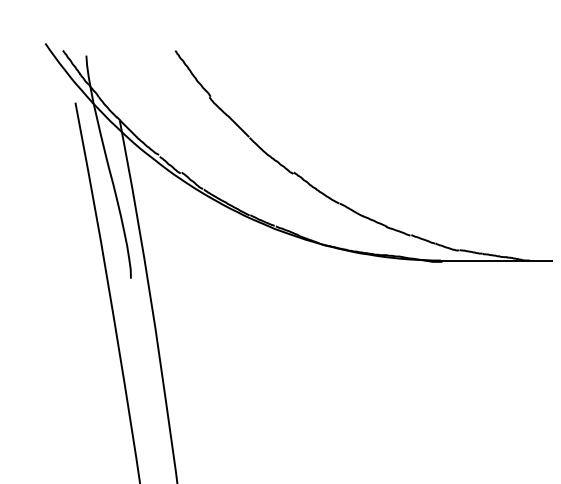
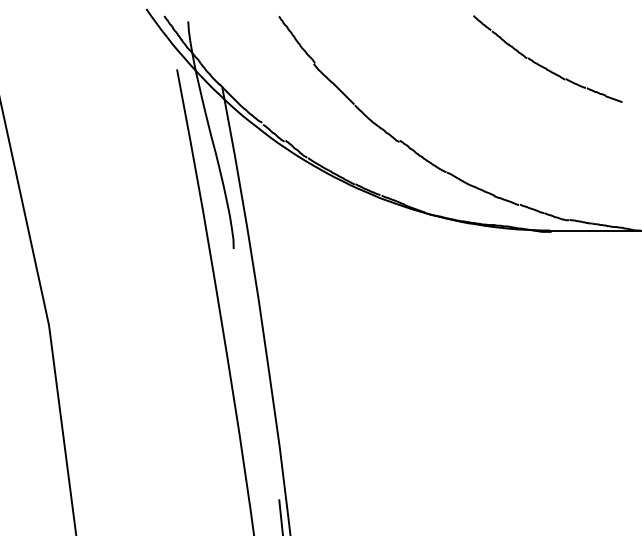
part: (435, 99) -> (544, 66), added

